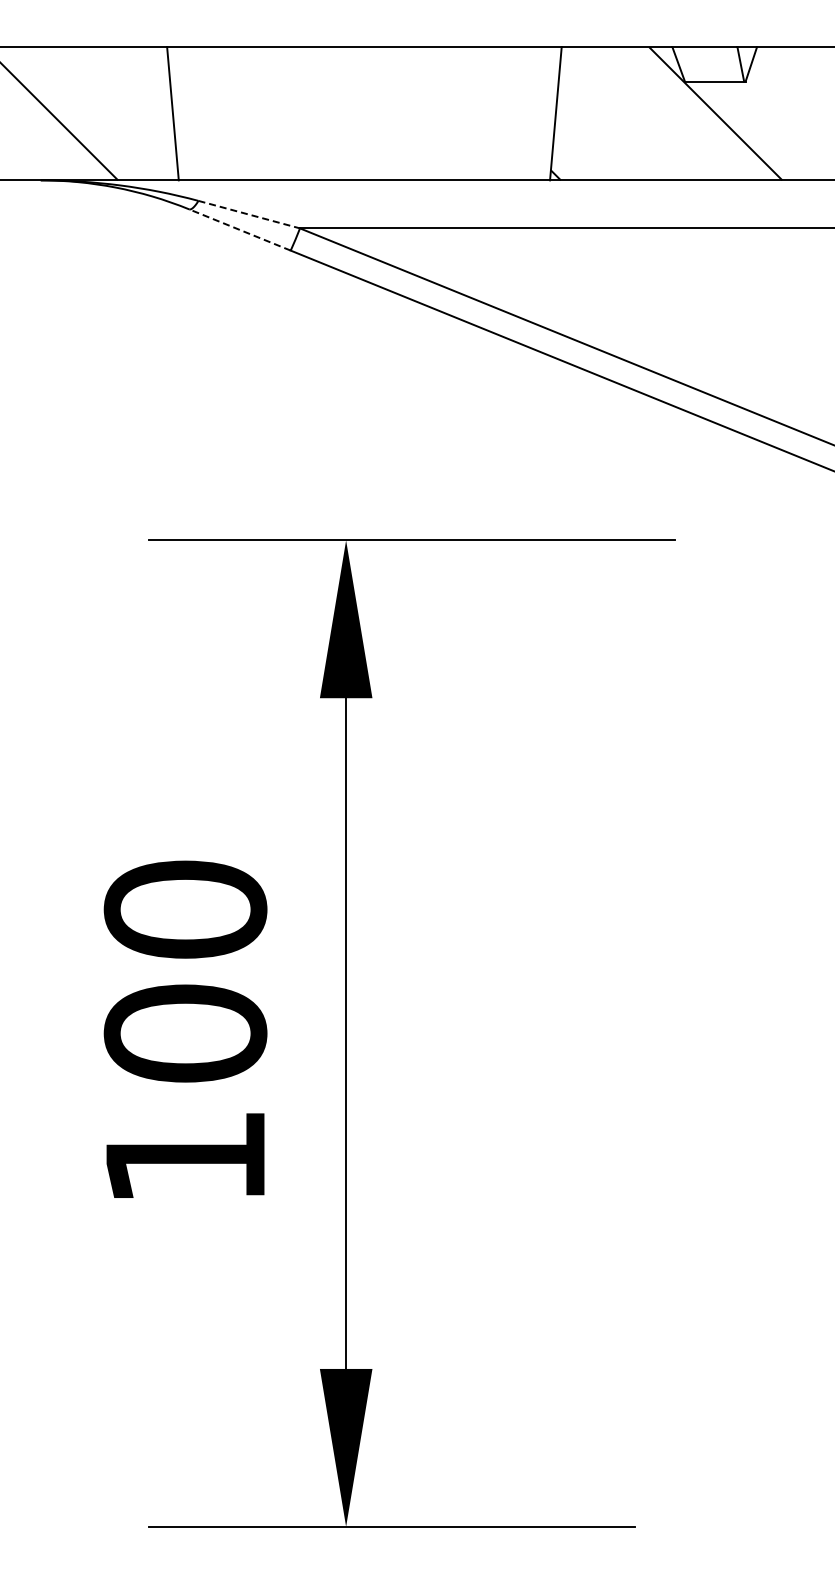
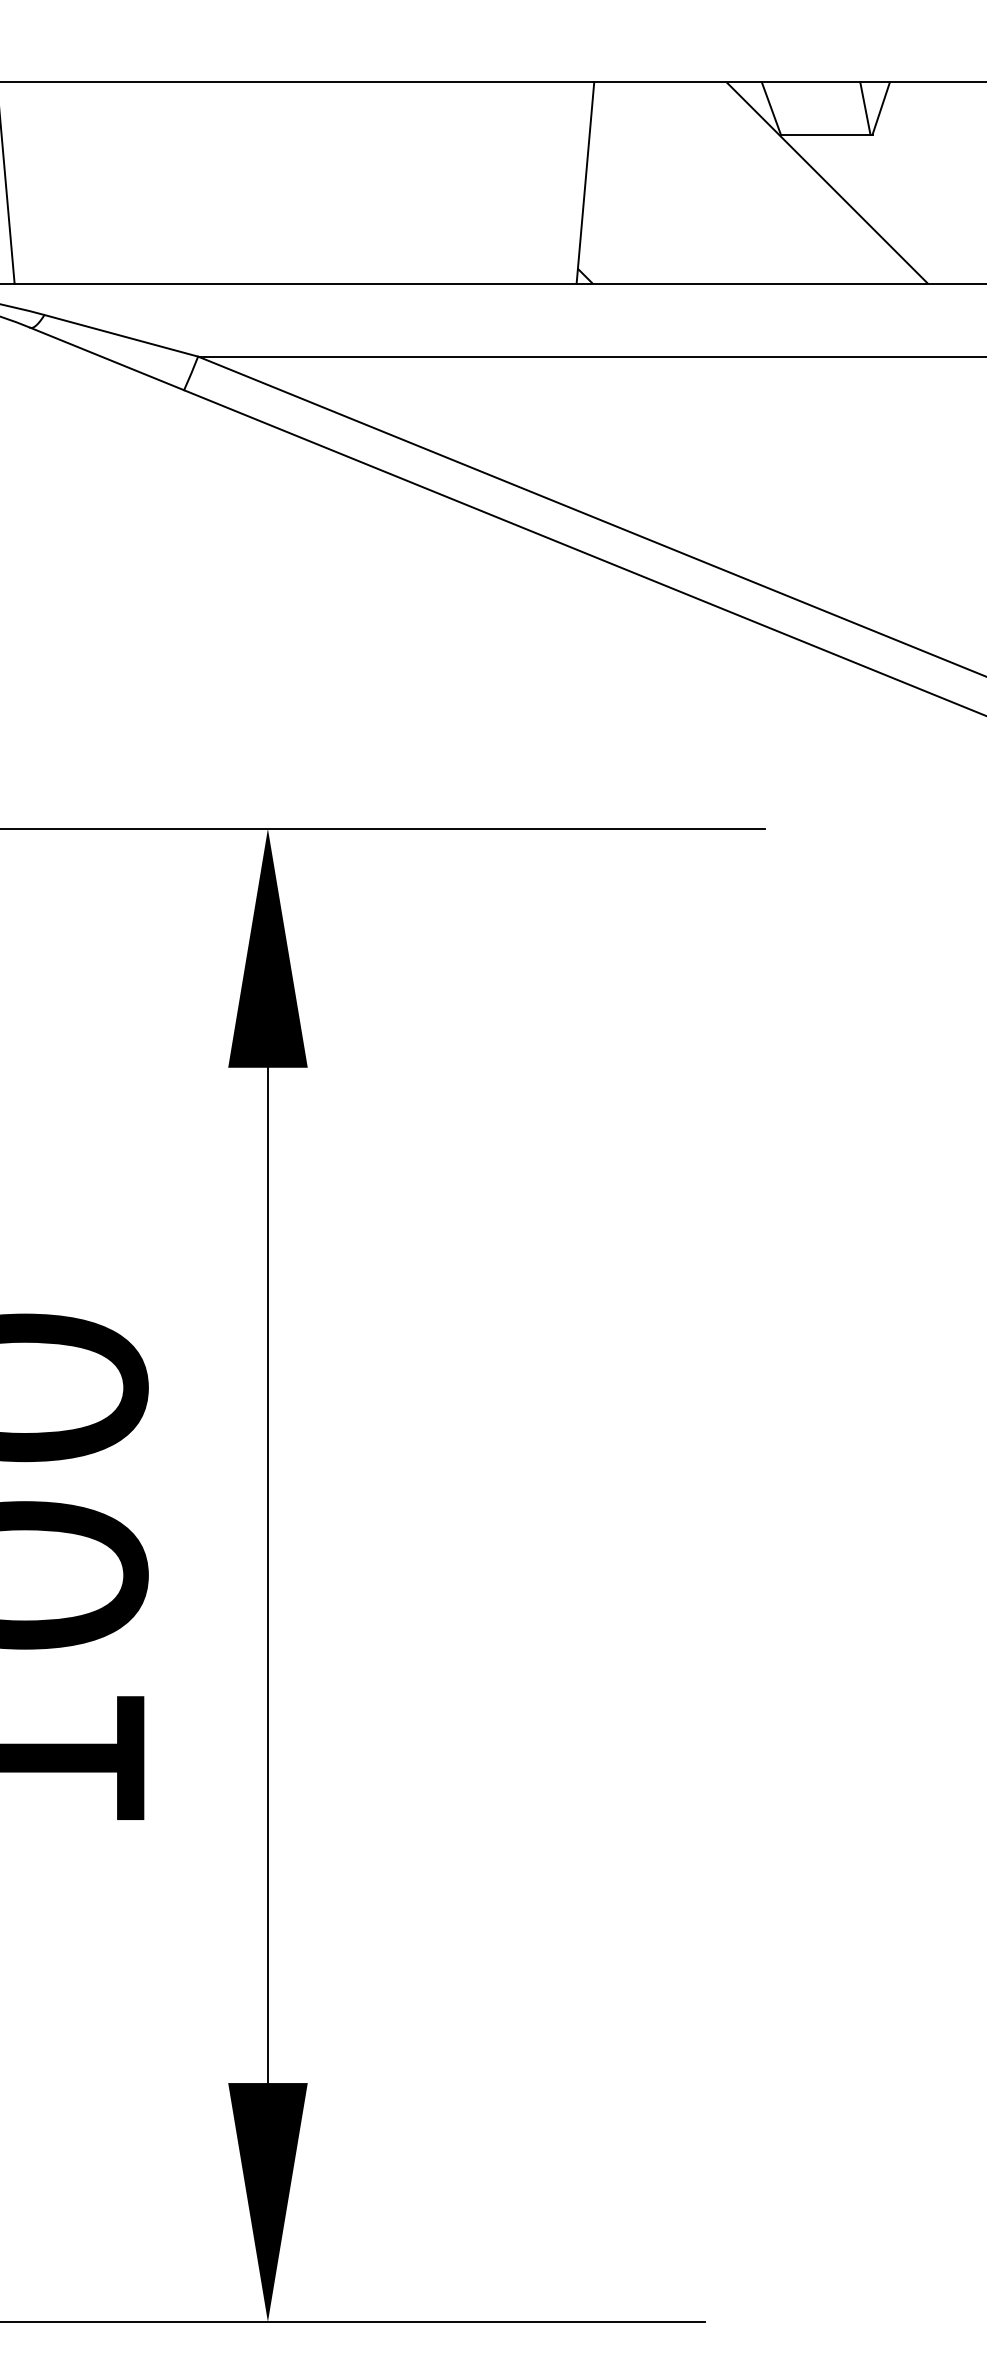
line: (249, 214) -> (121, 335), dashed -> solid
line: (239, 229) -> (106, 358), dashed -> solid

